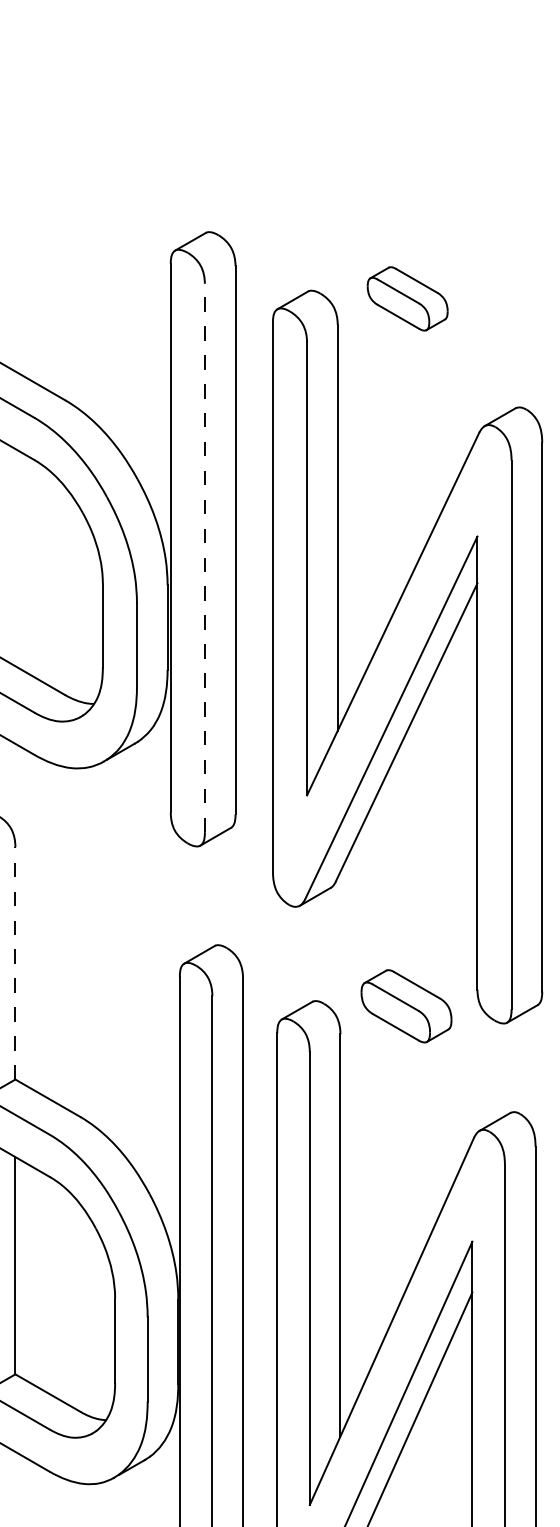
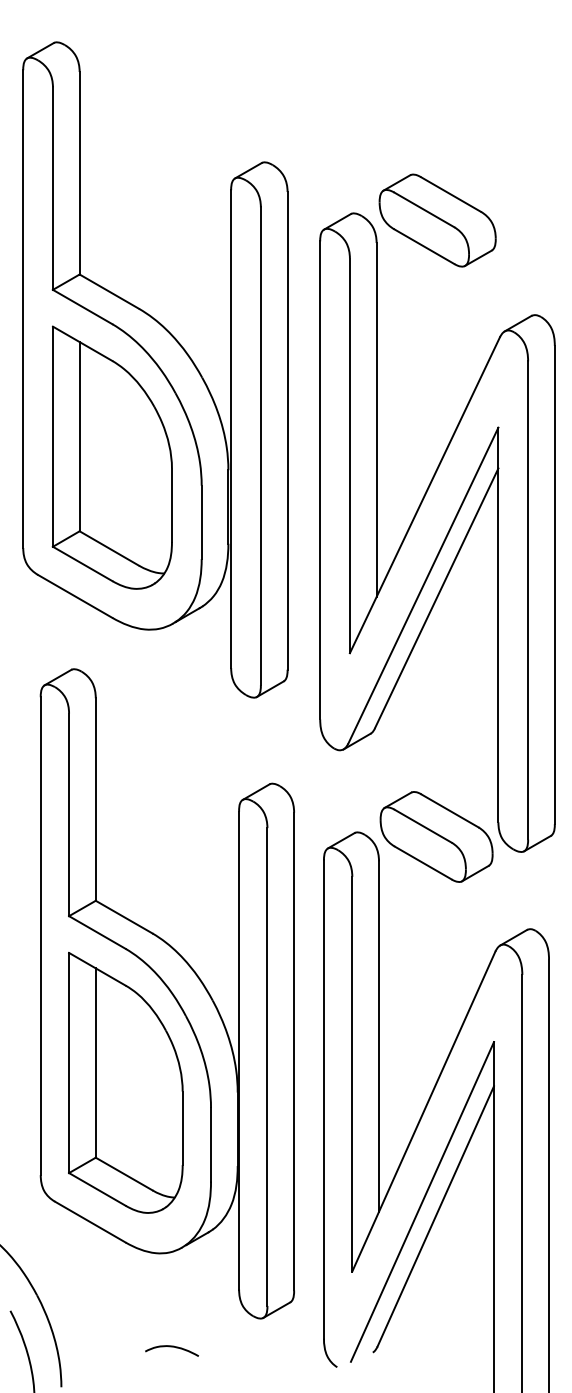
part: (407, 298) -> (437, 220), size x1.67
line: (204, 558) -> (260, 446), dashed -> solid
line: (15, 963) -> (95, 799), dashed -> solid
part: (406, 1005) -> (436, 836), size x1.43

